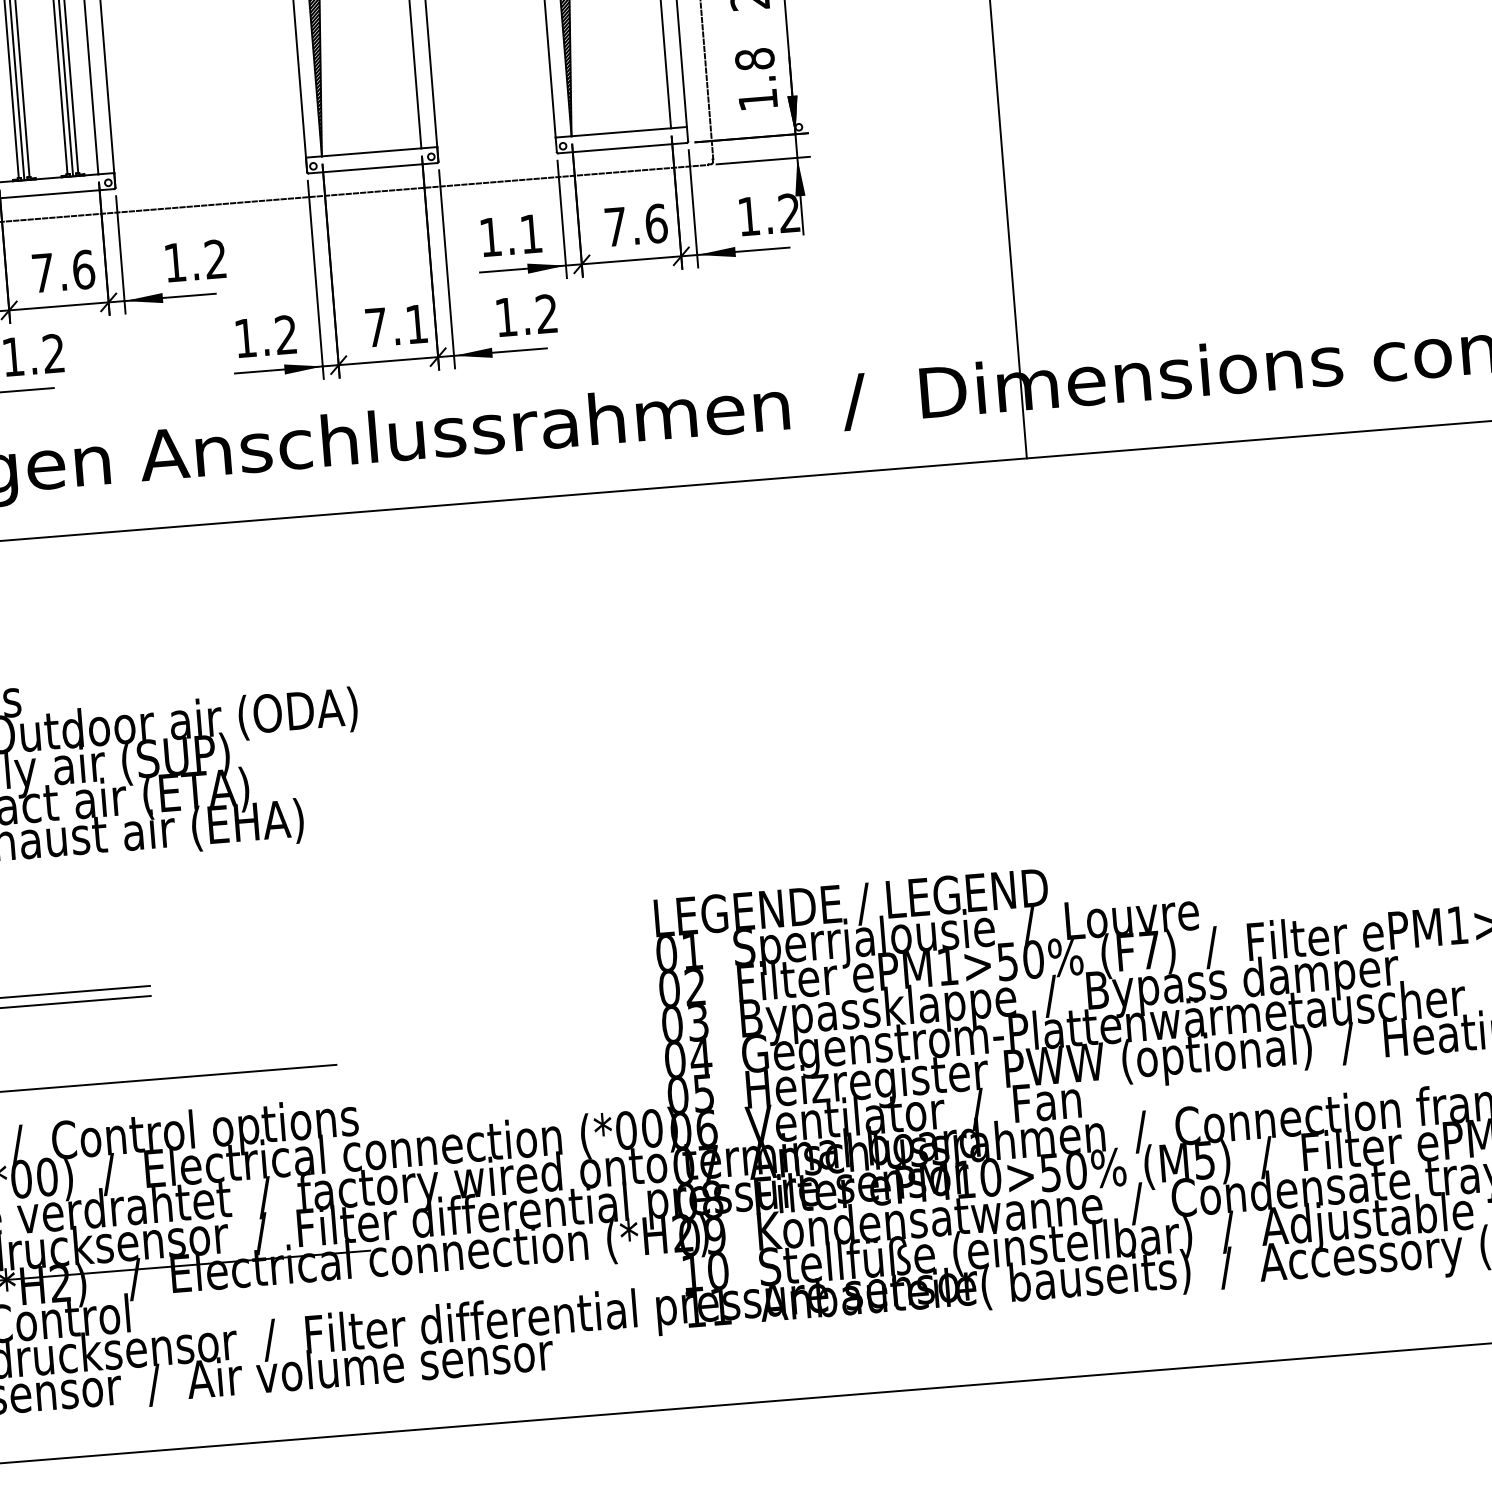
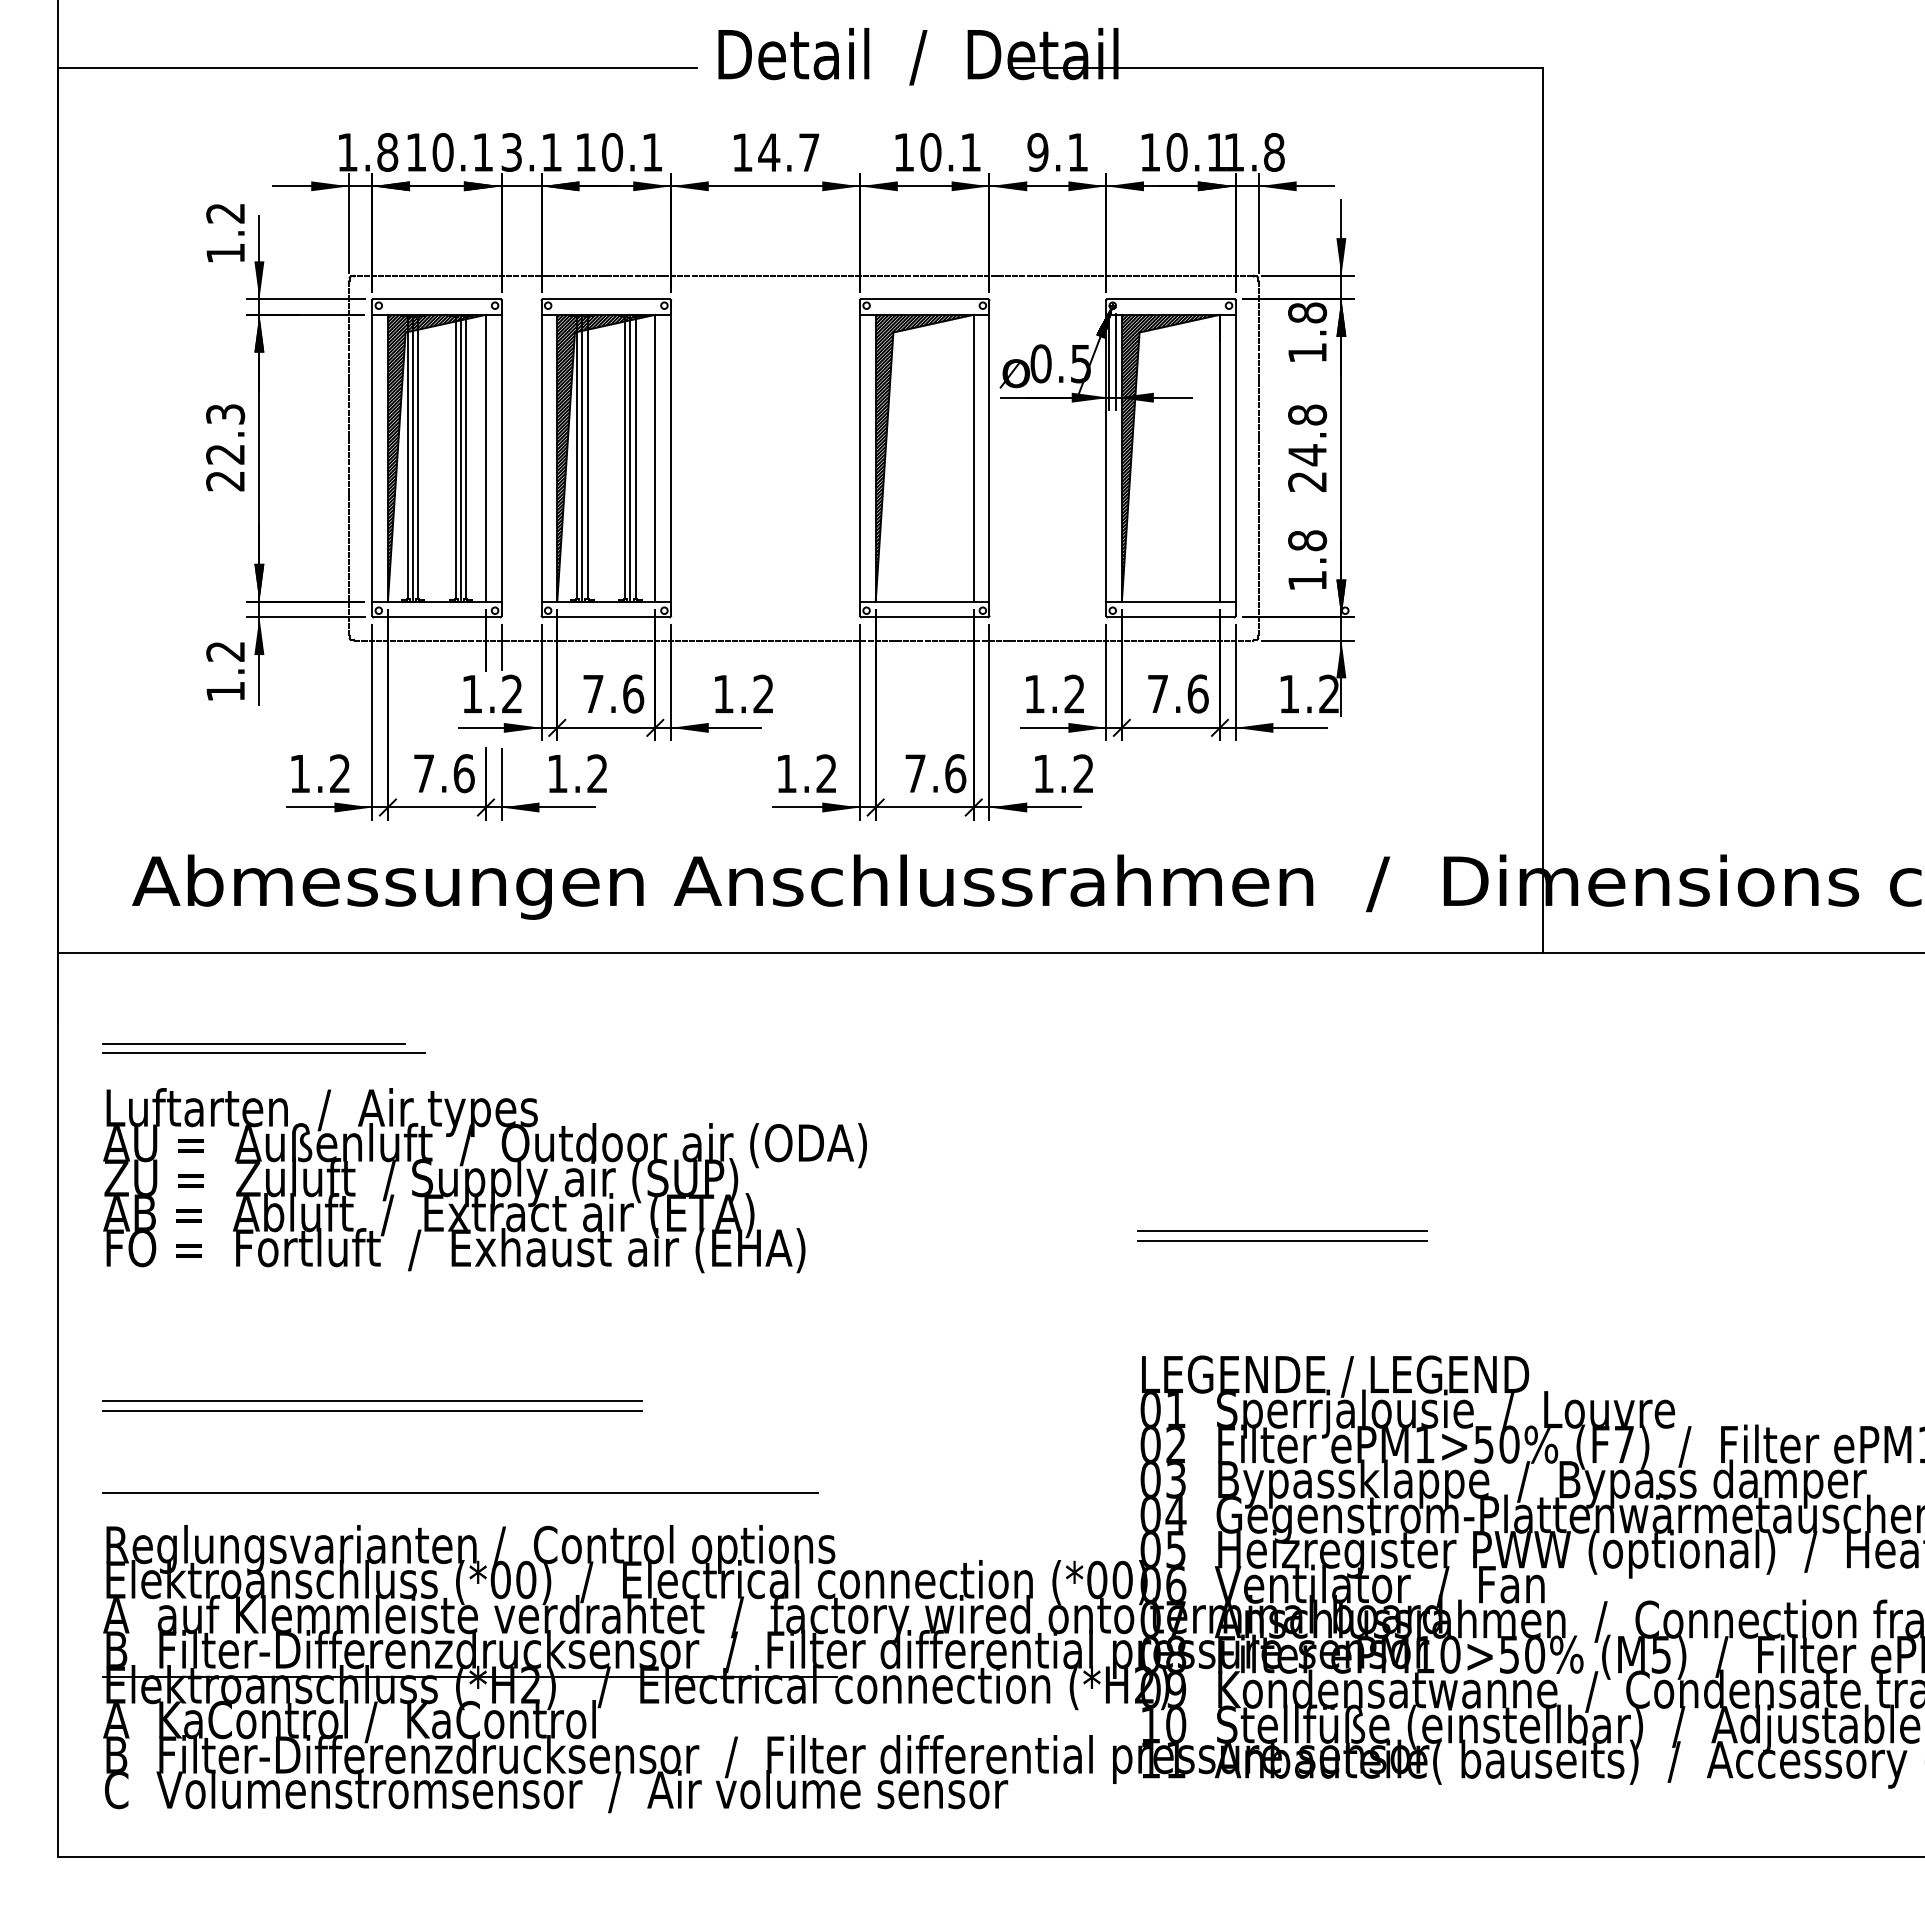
text: (531, 233) -> (1074, 693), 1.1 -> 1.2
text: (416, 324) -> (955, 773), 7.1 -> 7.6
line: (785, 761) -> (1282, 1231), added
line: (786, 772) -> (1282, 1241), added

